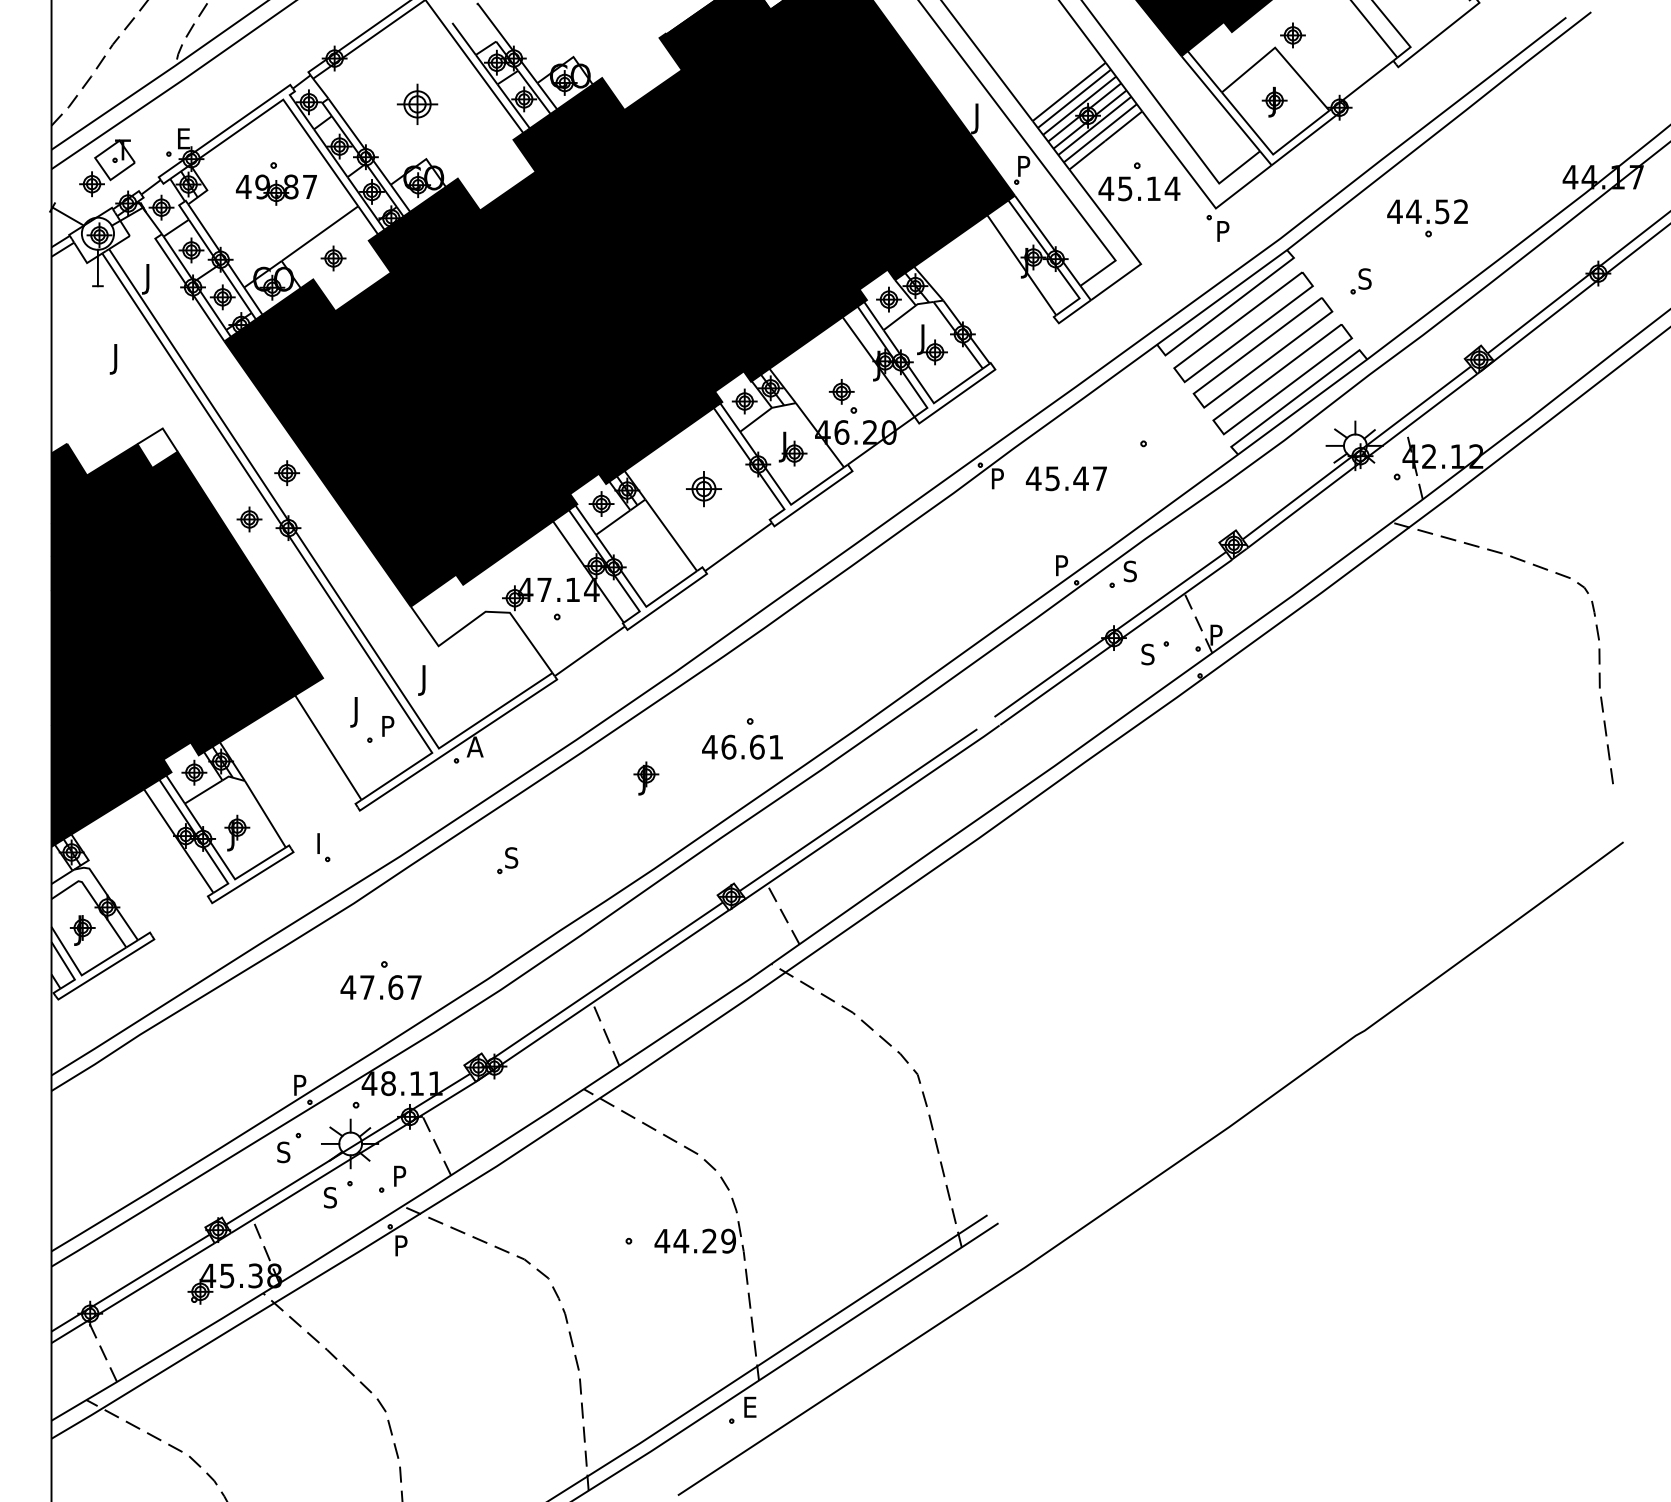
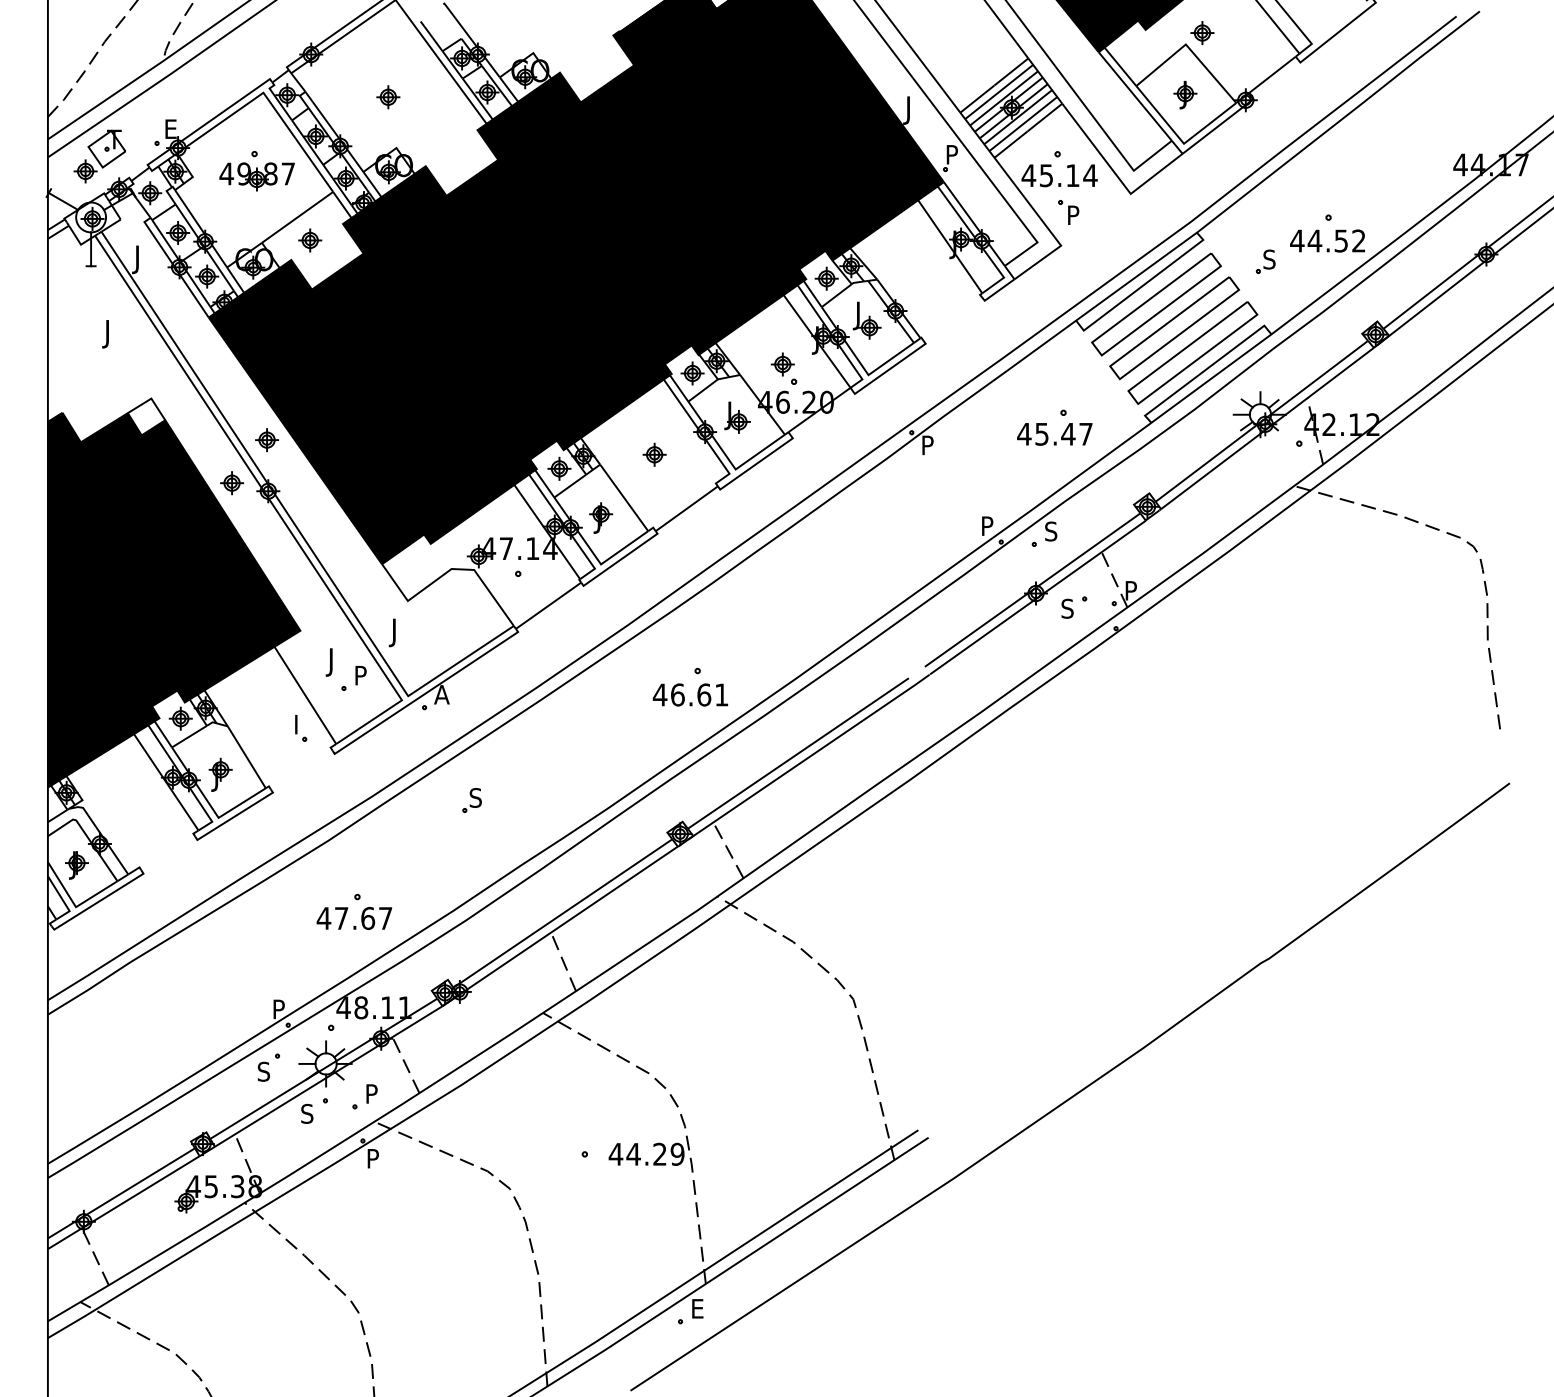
part: (417, 104) -> (388, 97), size x0.62
text: (1427, 211) -> (1327, 240), moved
part: (1217, 228) -> (1068, 212), moved
text: (1066, 478) -> (1054, 434), moved
part: (703, 488) -> (654, 454), size x0.71
part: (646, 777) -> (601, 517), moved
part: (324, 847) -> (301, 728), moved

